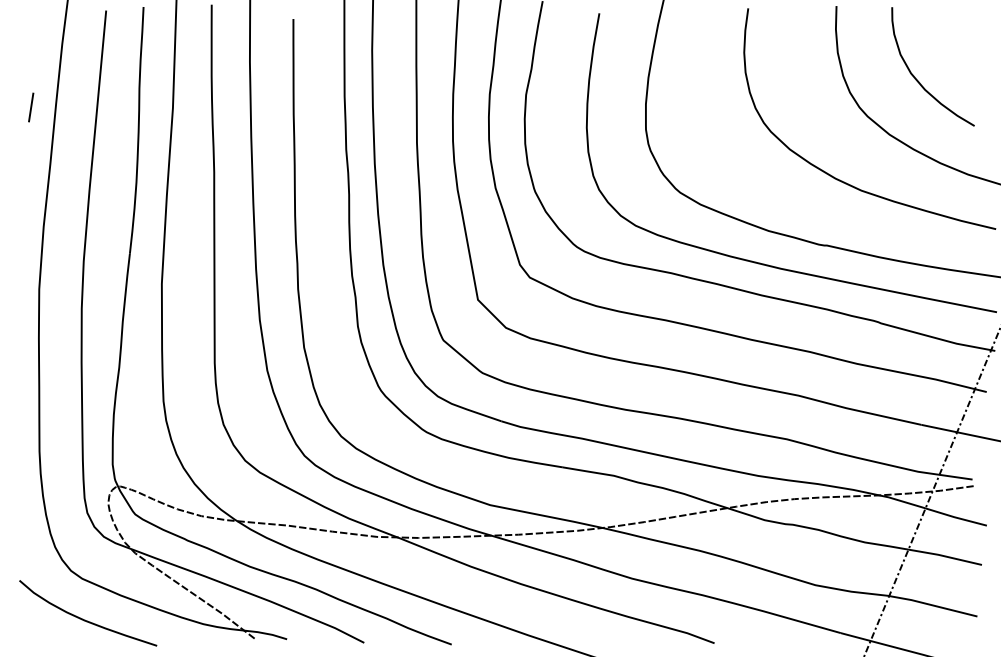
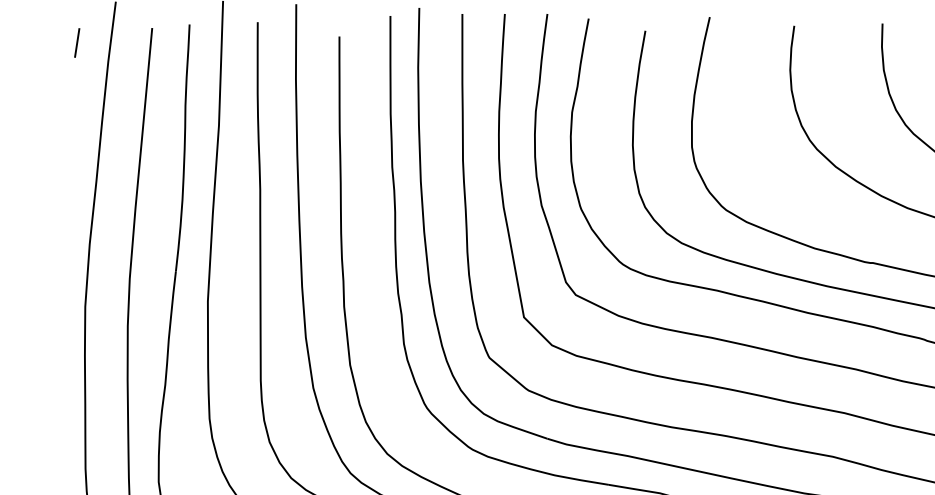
line: (31, 107) -> (77, 42), moved

